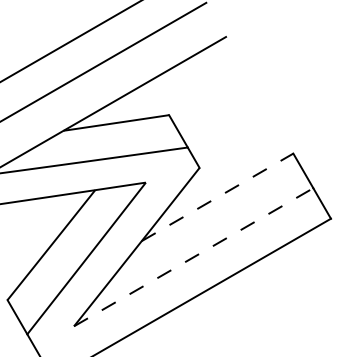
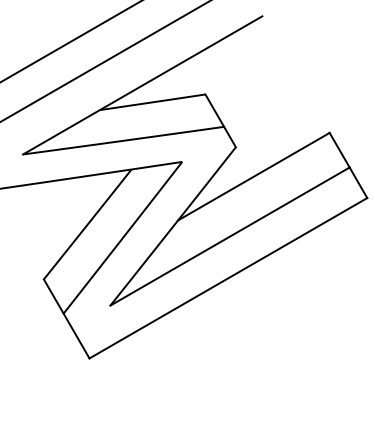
line: (217, 197) -> (253, 176), dashed -> solid
line: (194, 257) -> (230, 236), dashed -> solid

